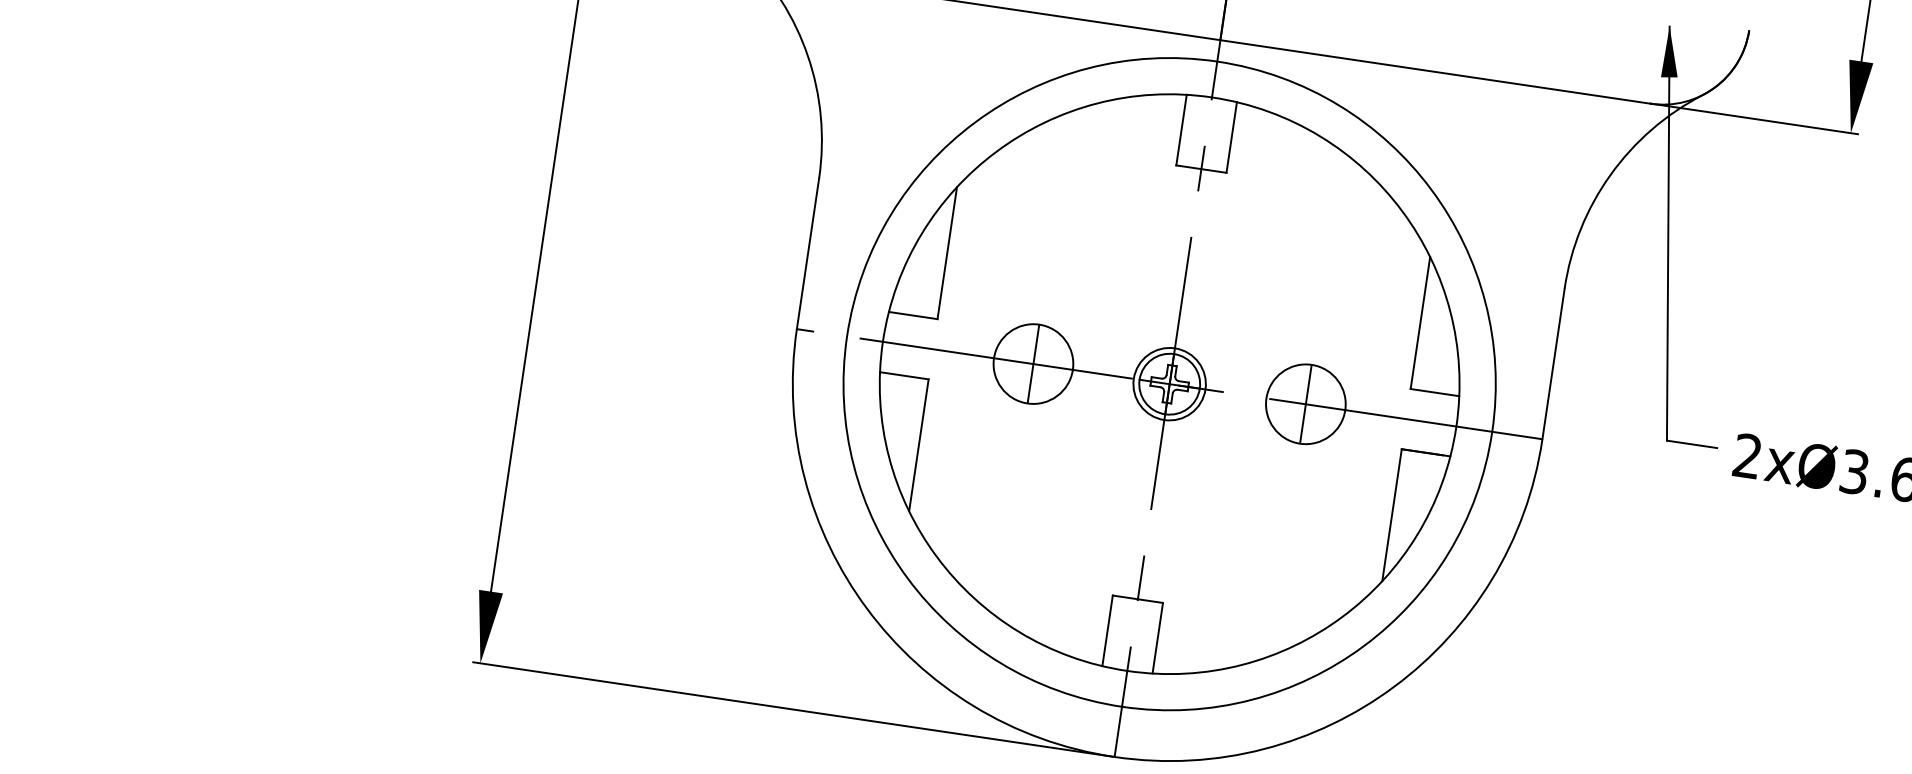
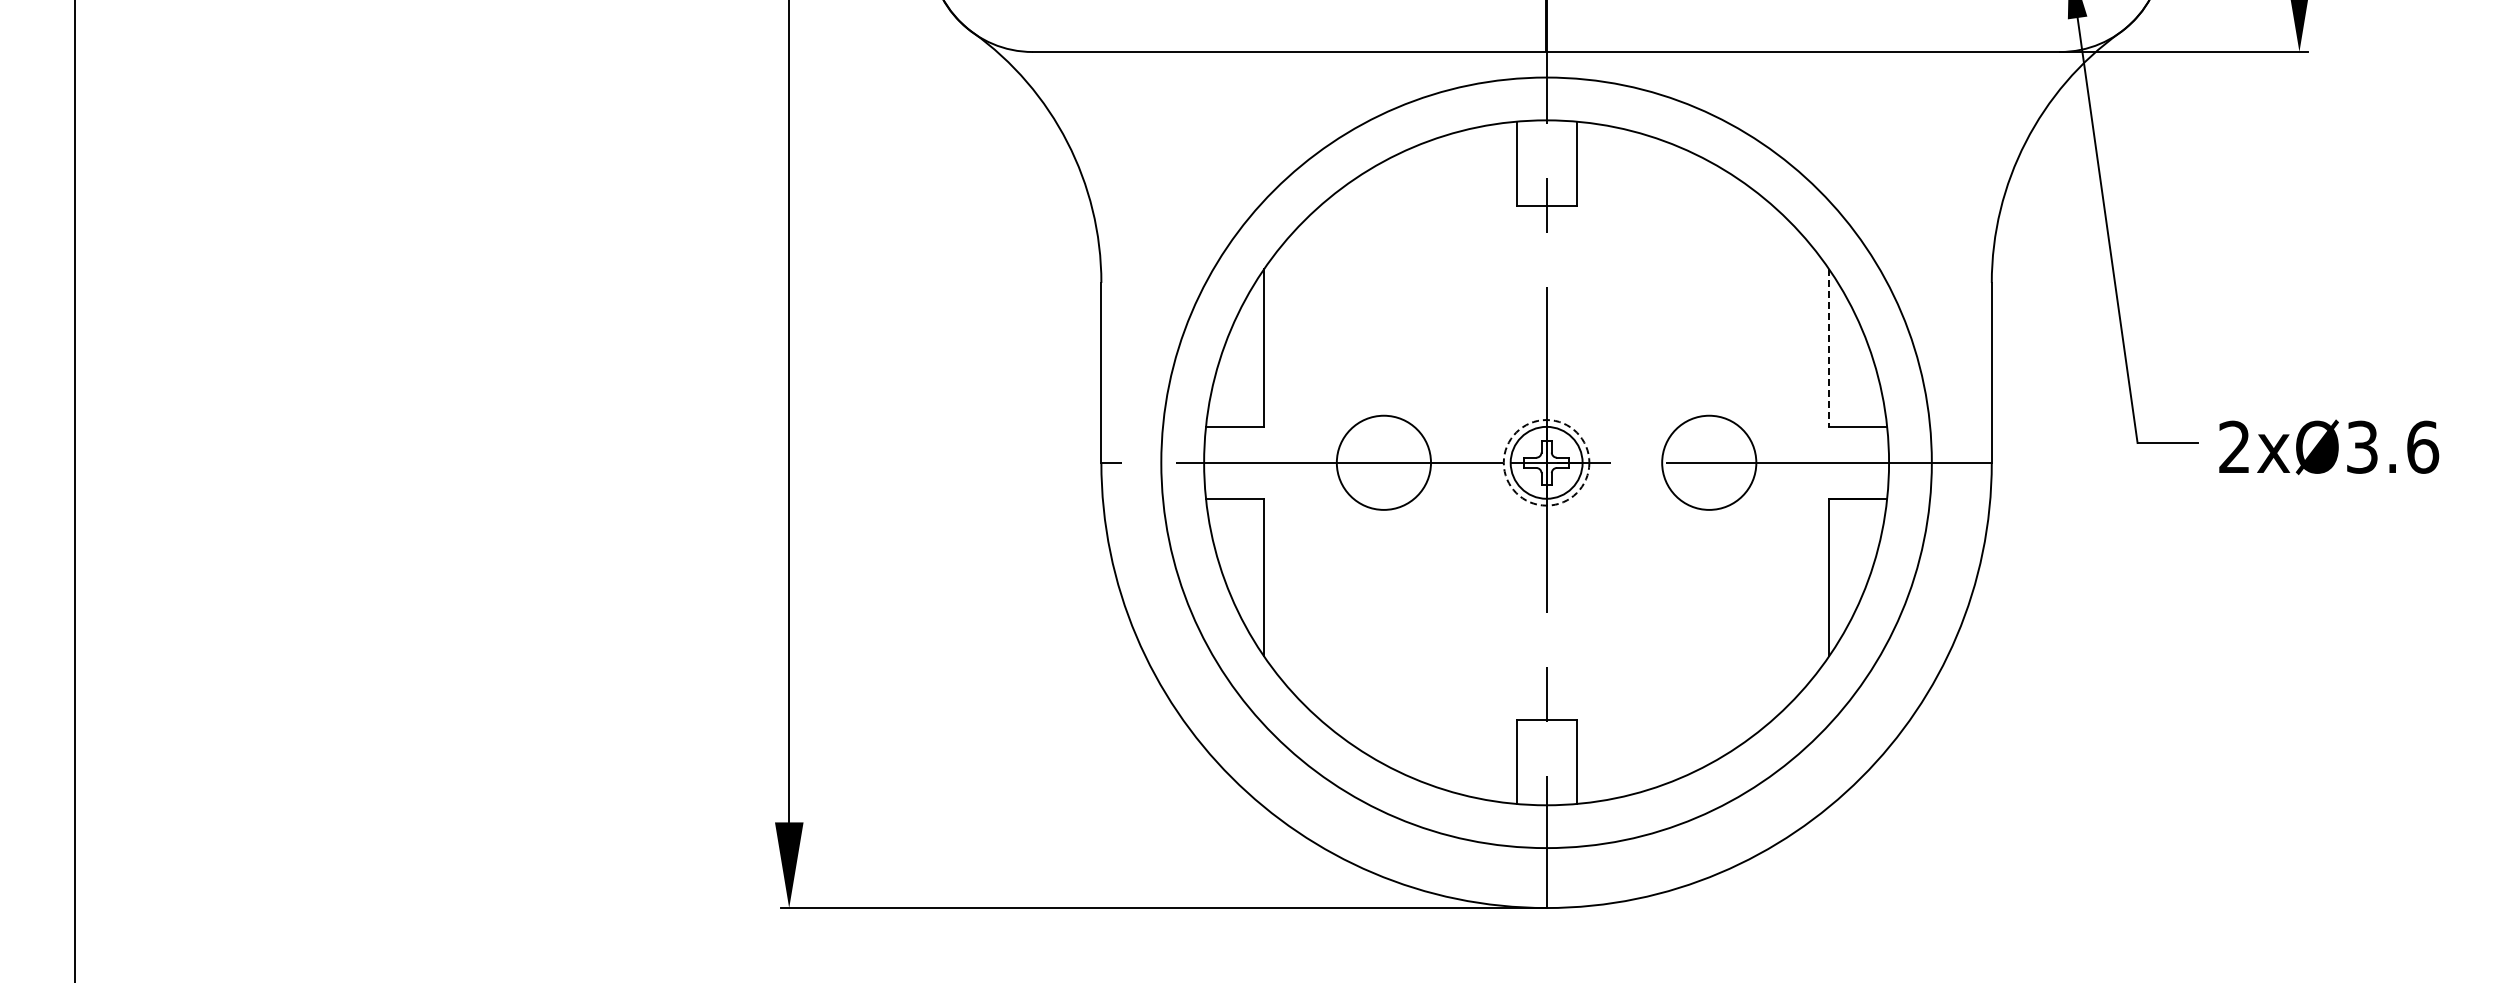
line: (1420, 323) -> (1829, 348), solid -> dashed
line: (1033, 363) -> (1383, 462), removed
circle: (1169, 383) -> (1546, 462), solid -> dashed
line: (1306, 404) -> (1709, 462), removed

